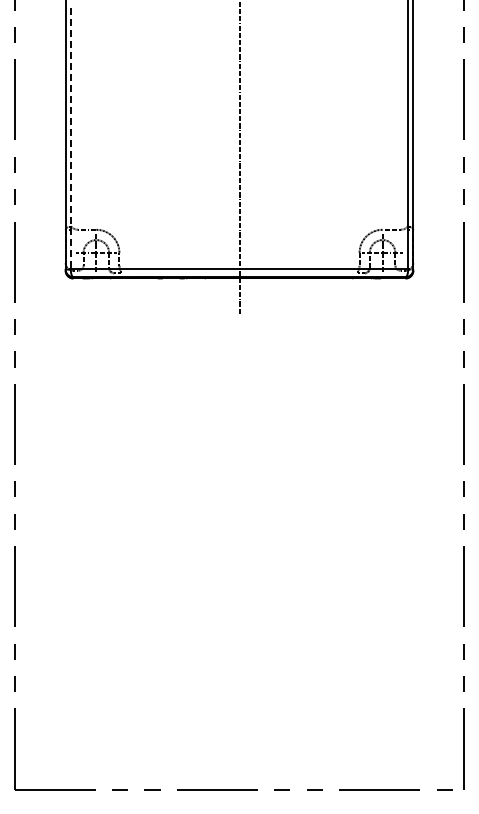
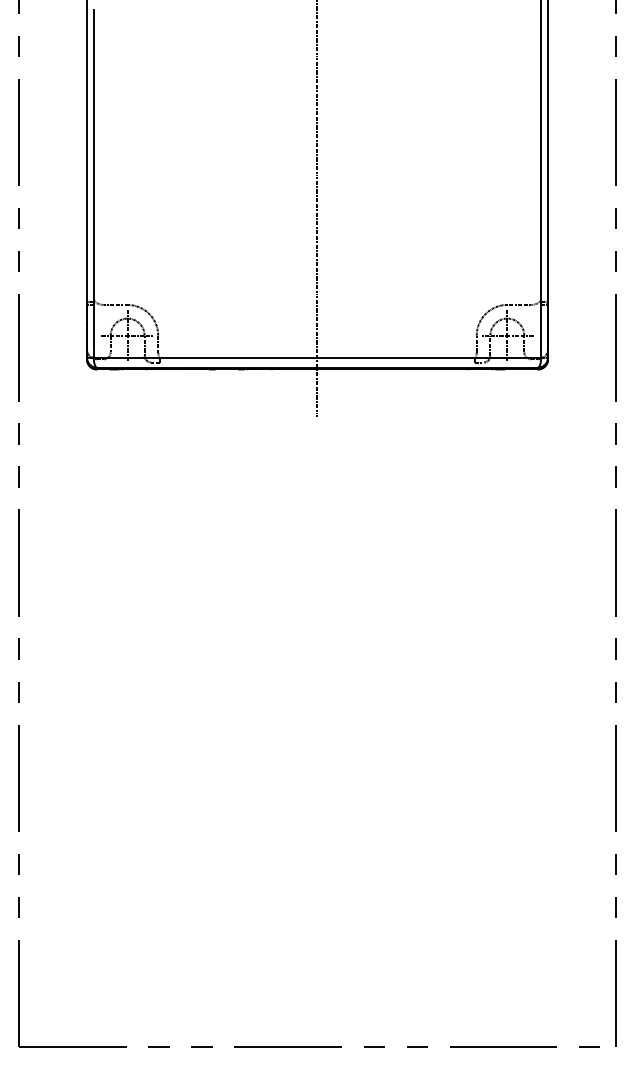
line: (70, 138) -> (93, 183), dashed -> solid

